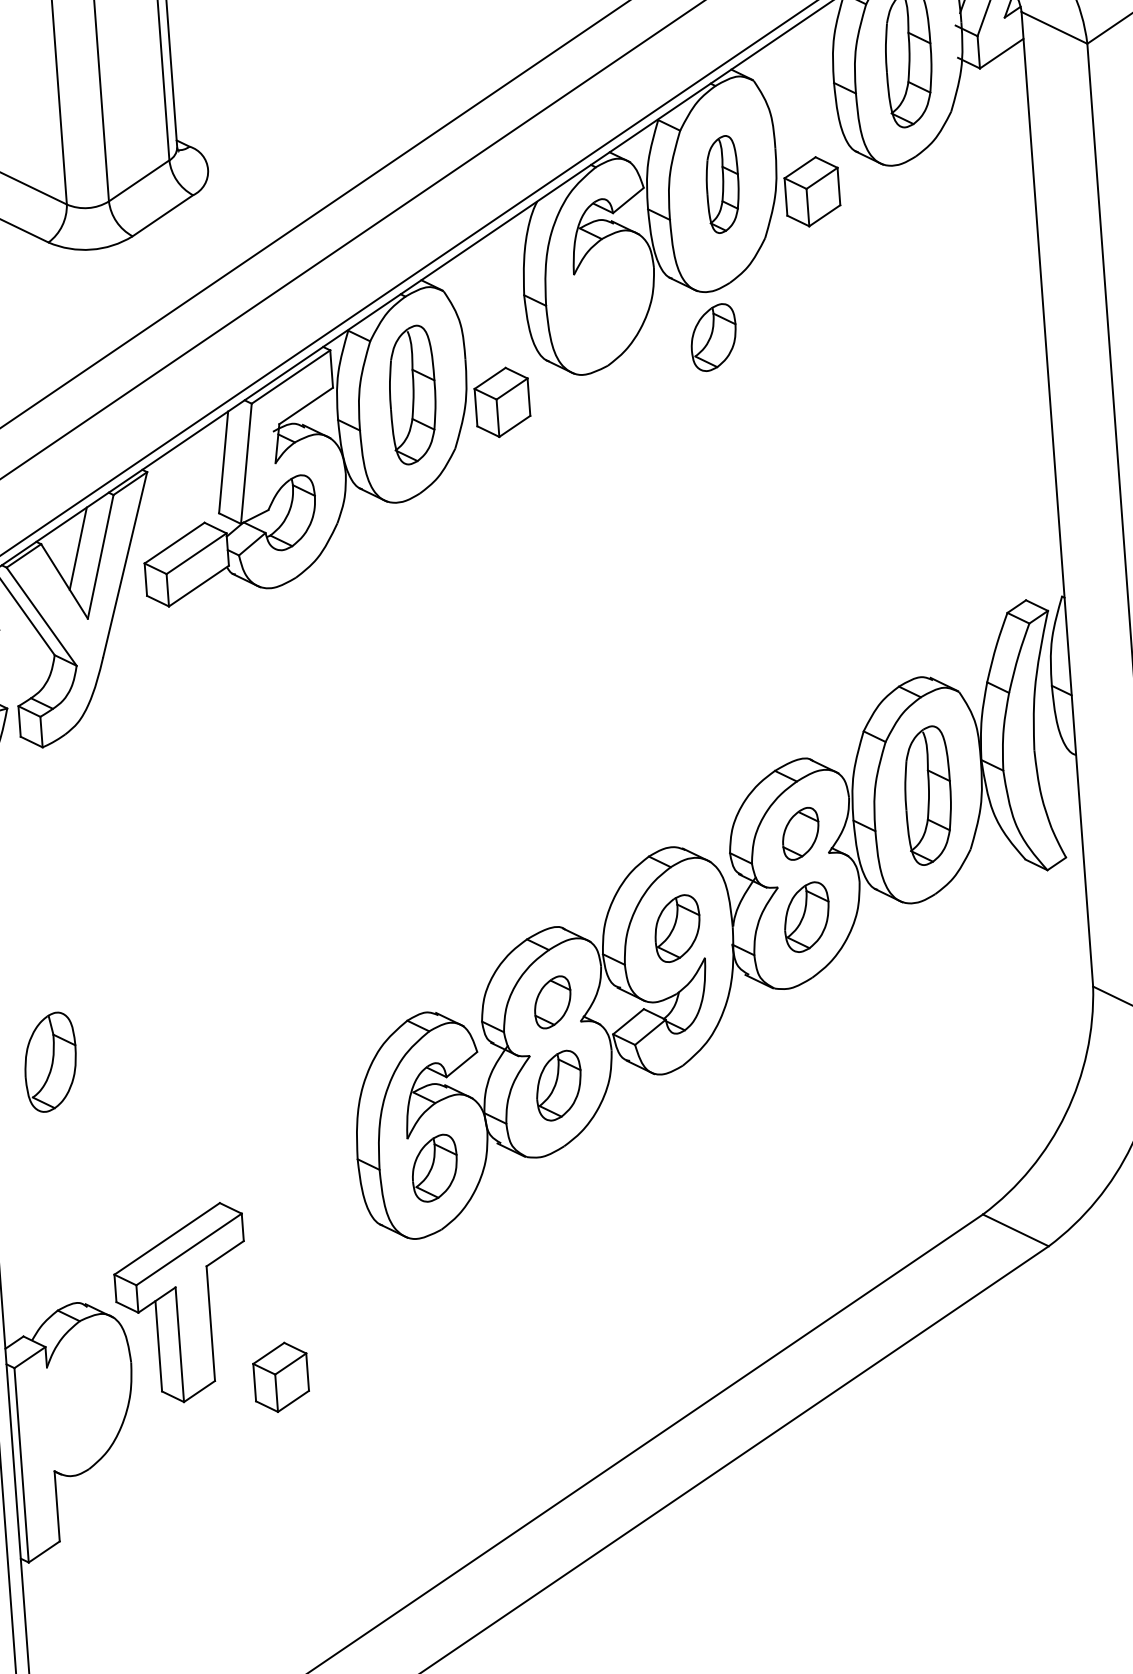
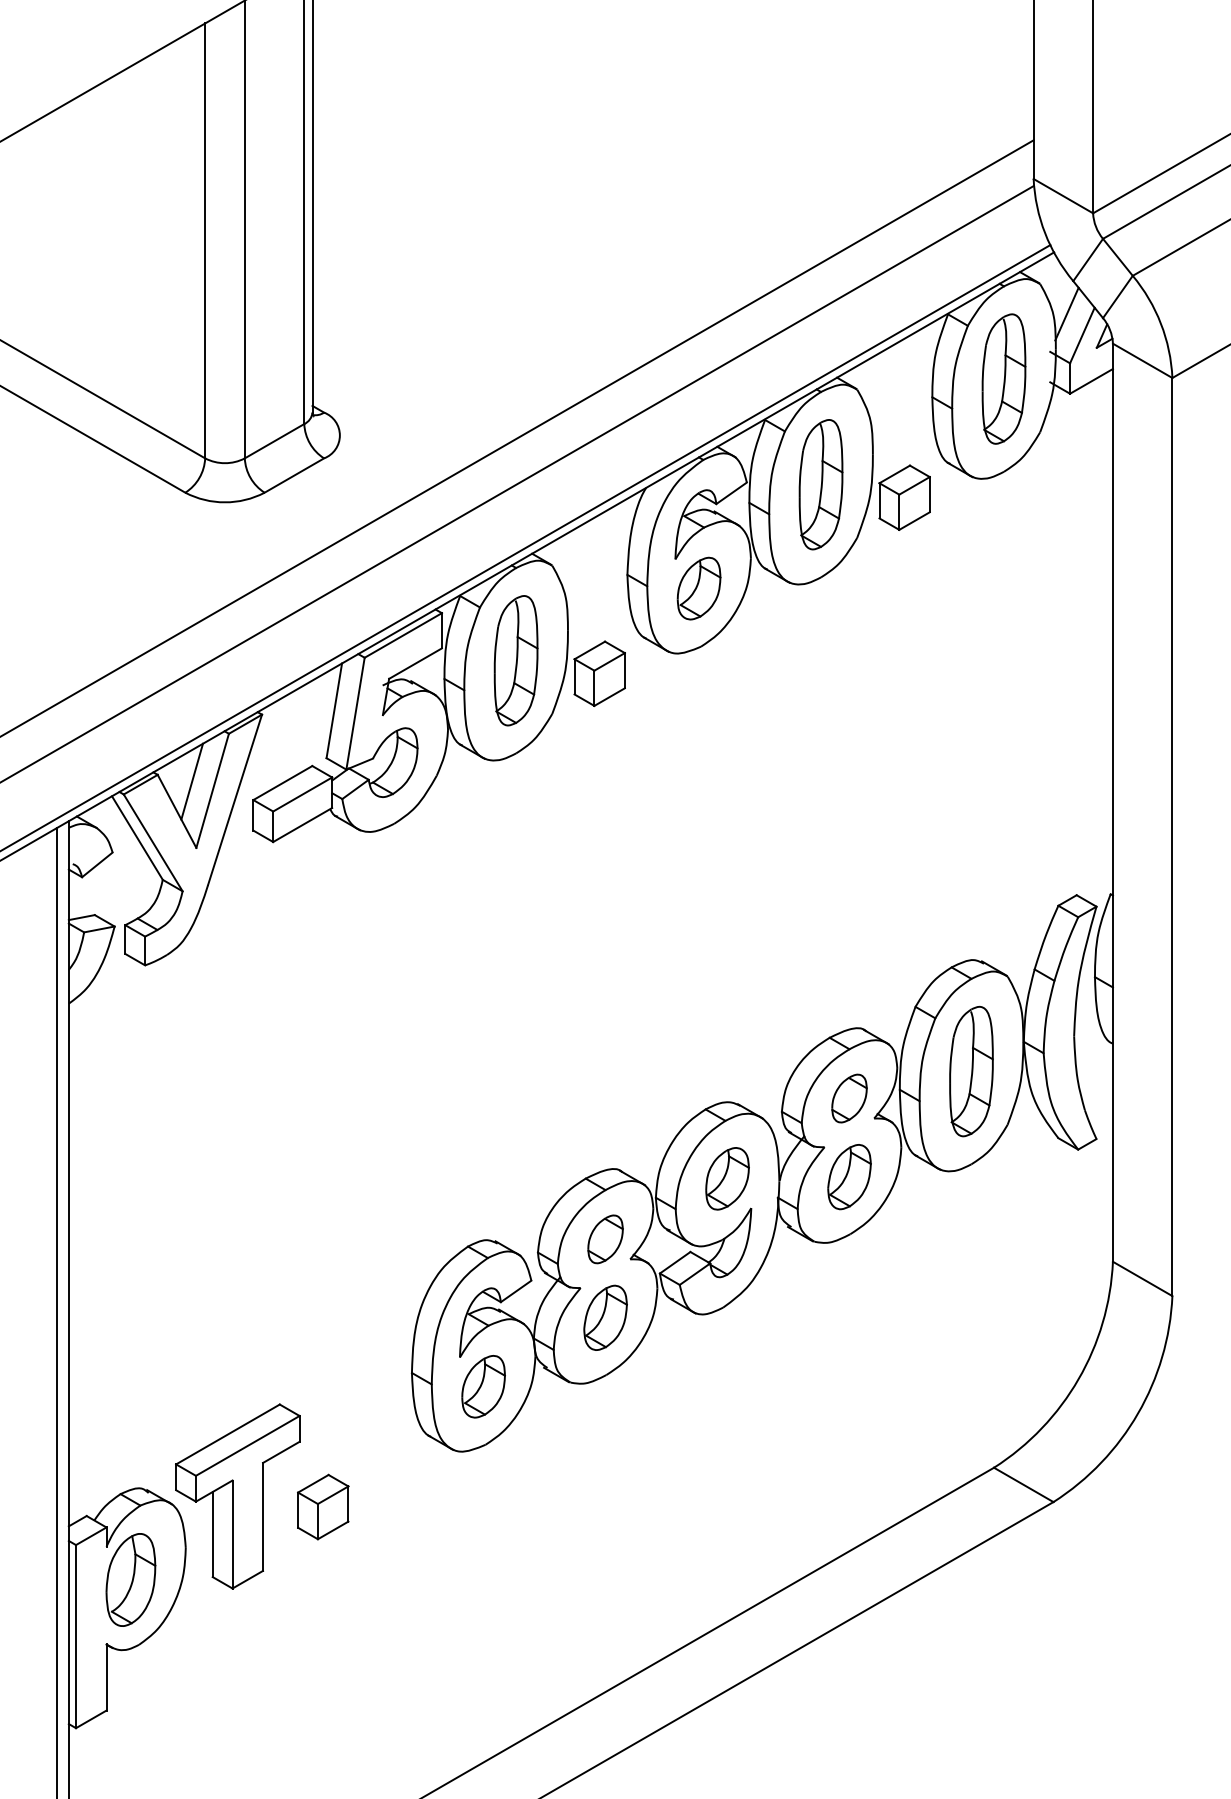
part: (722, 184) -> (820, 484), size x1.43
part: (713, 337) -> (698, 588), moved
part: (50, 1061) -> (130, 1579), moved
part: (281, 1376) -> (323, 1506), moved

